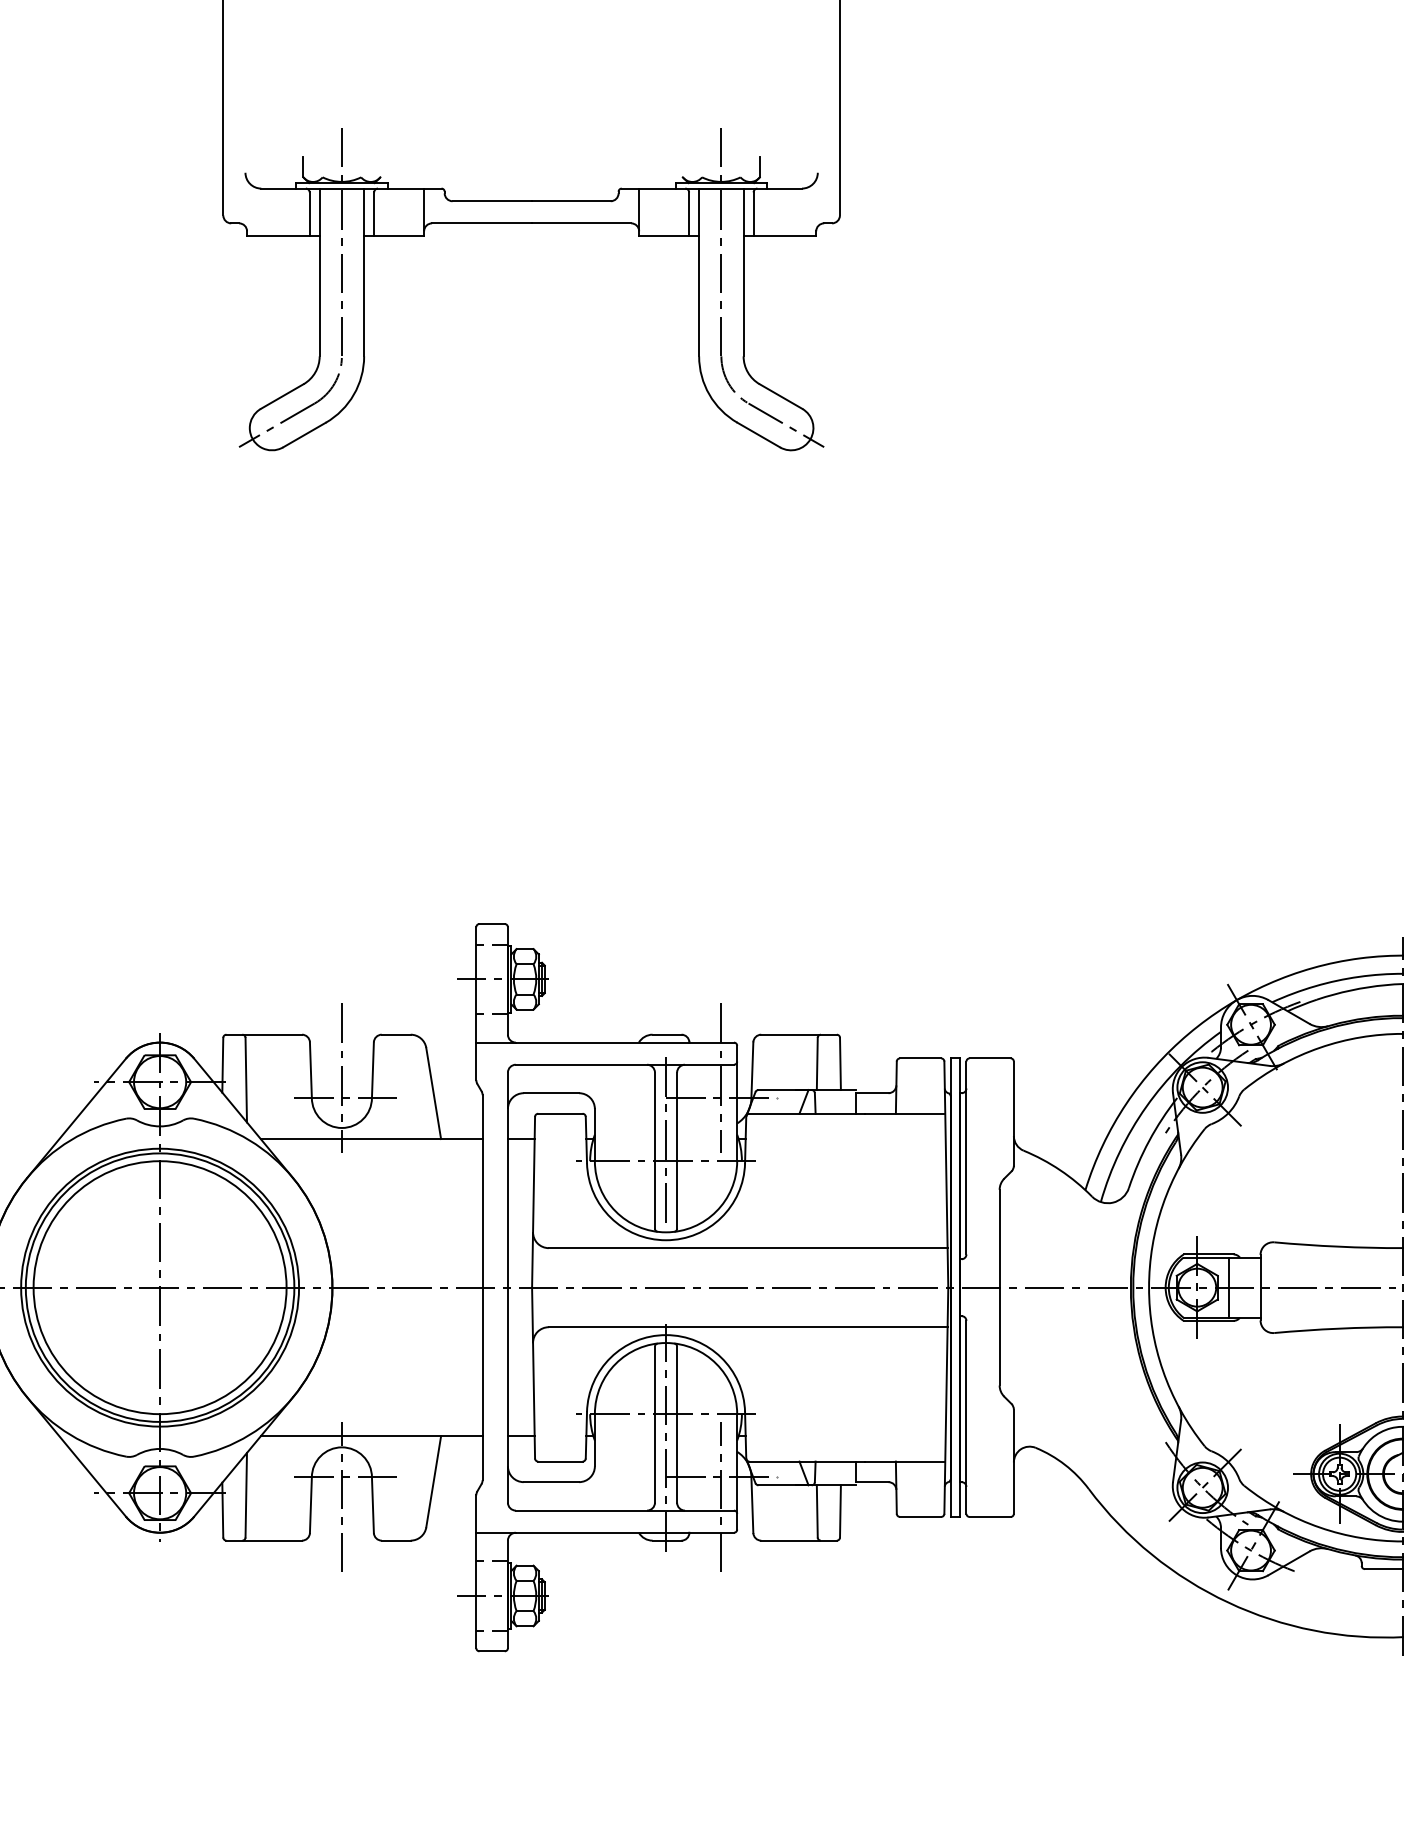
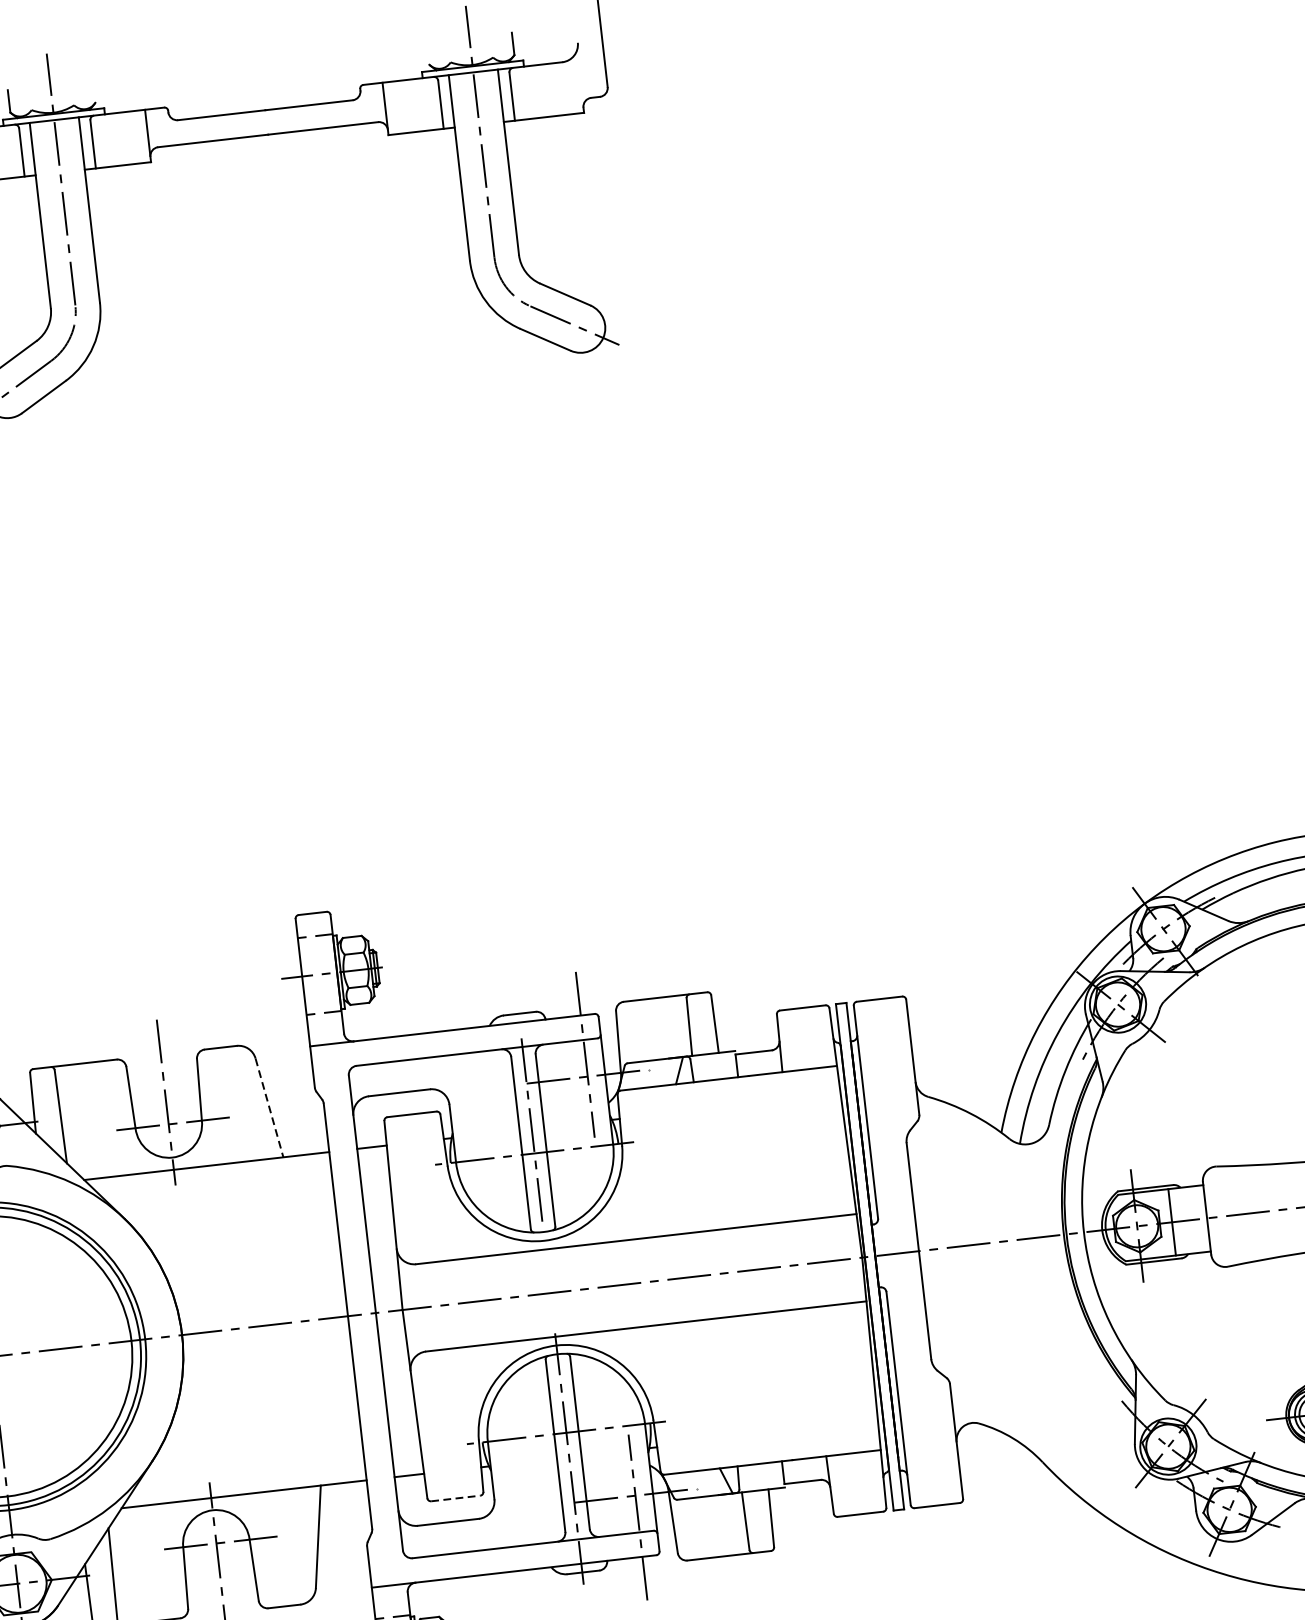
line: (433, 1094) -> (269, 1109), solid -> dashed
line: (560, 1461) -> (455, 1498), solid -> dashed

